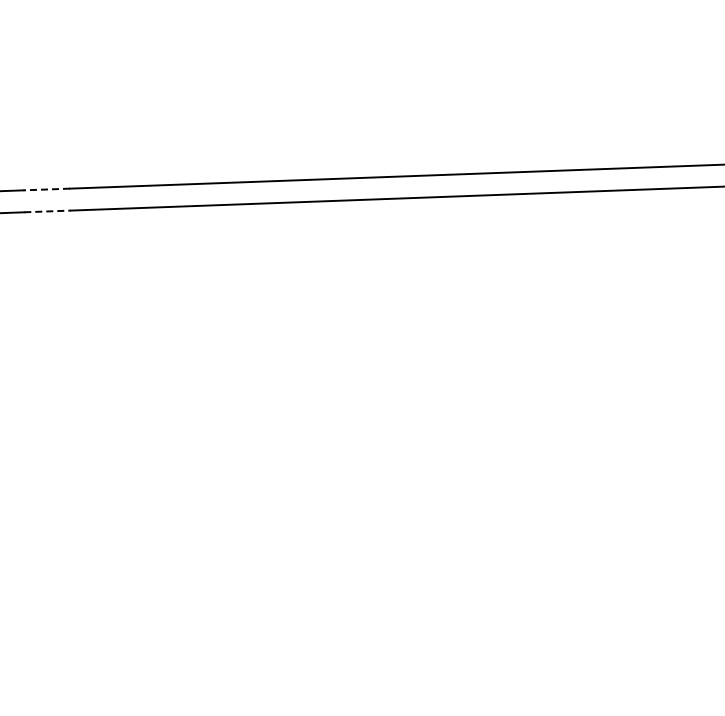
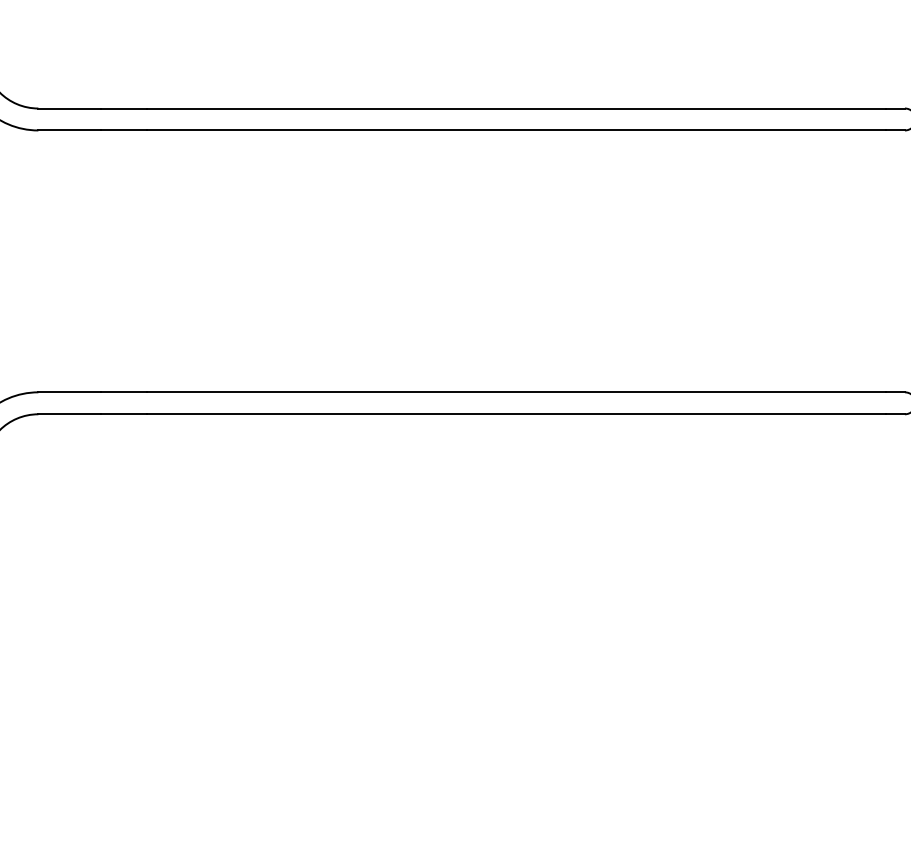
line: (46, 189) -> (123, 392), dashed -> solid
line: (47, 211) -> (124, 414), dashed -> solid

